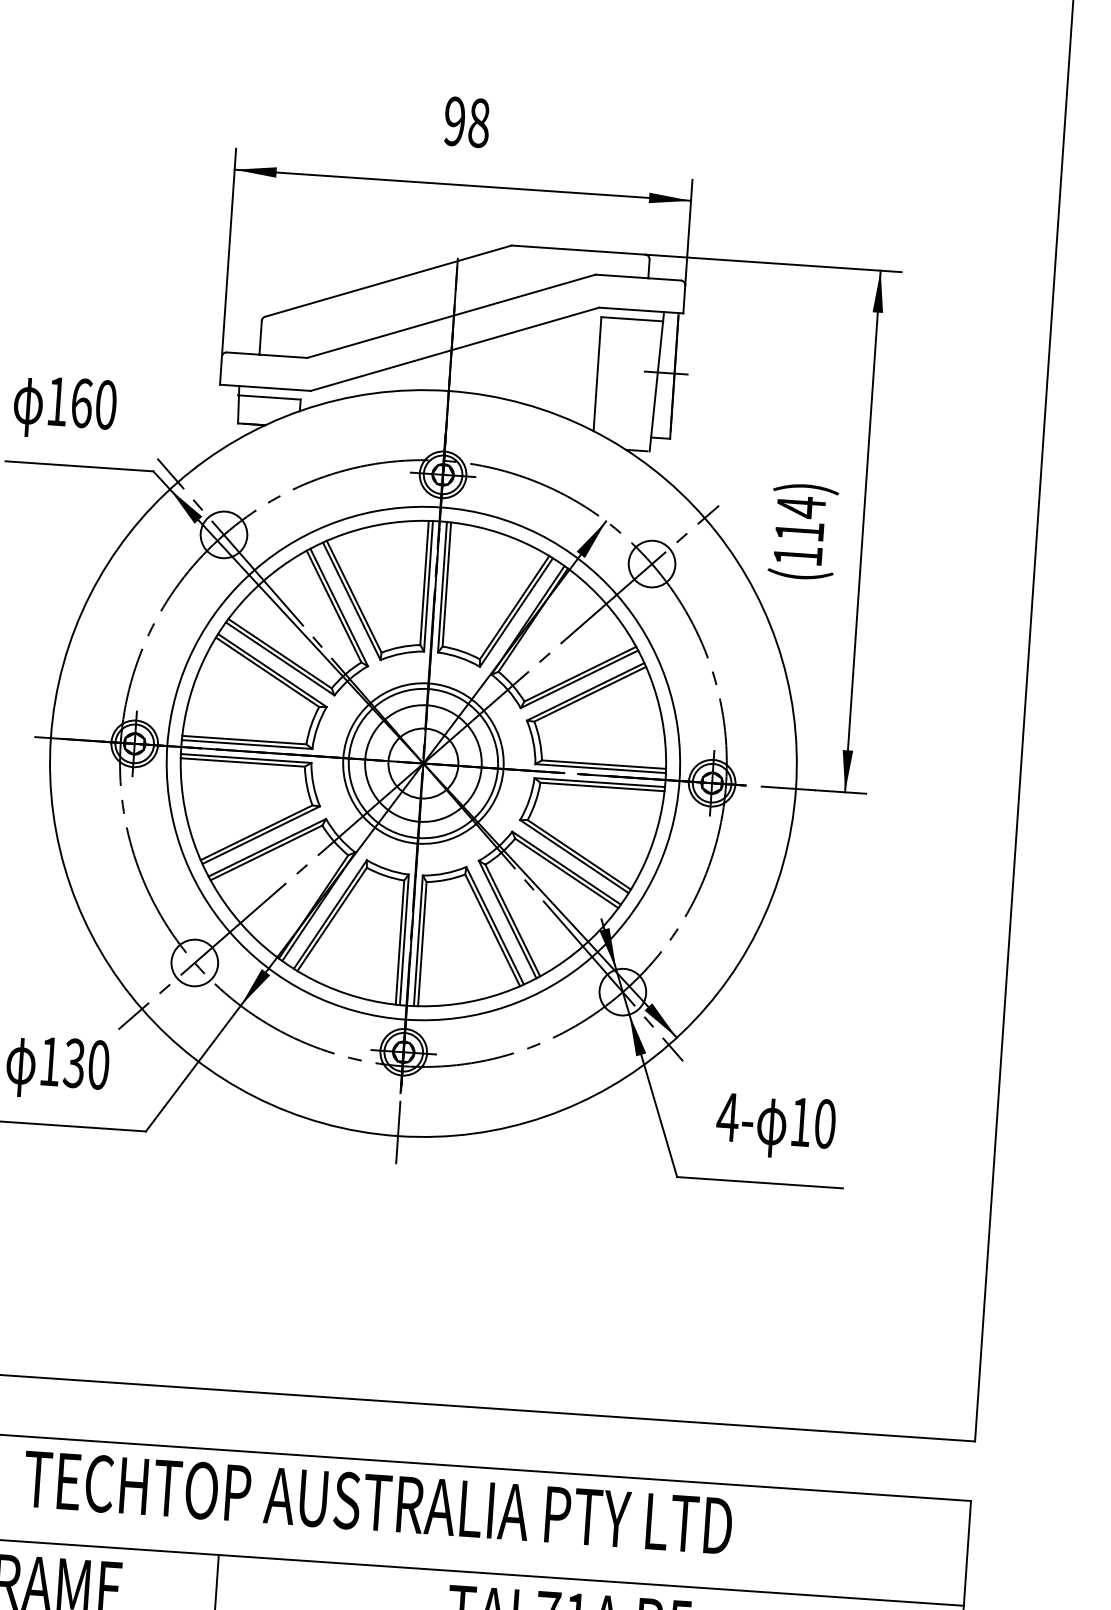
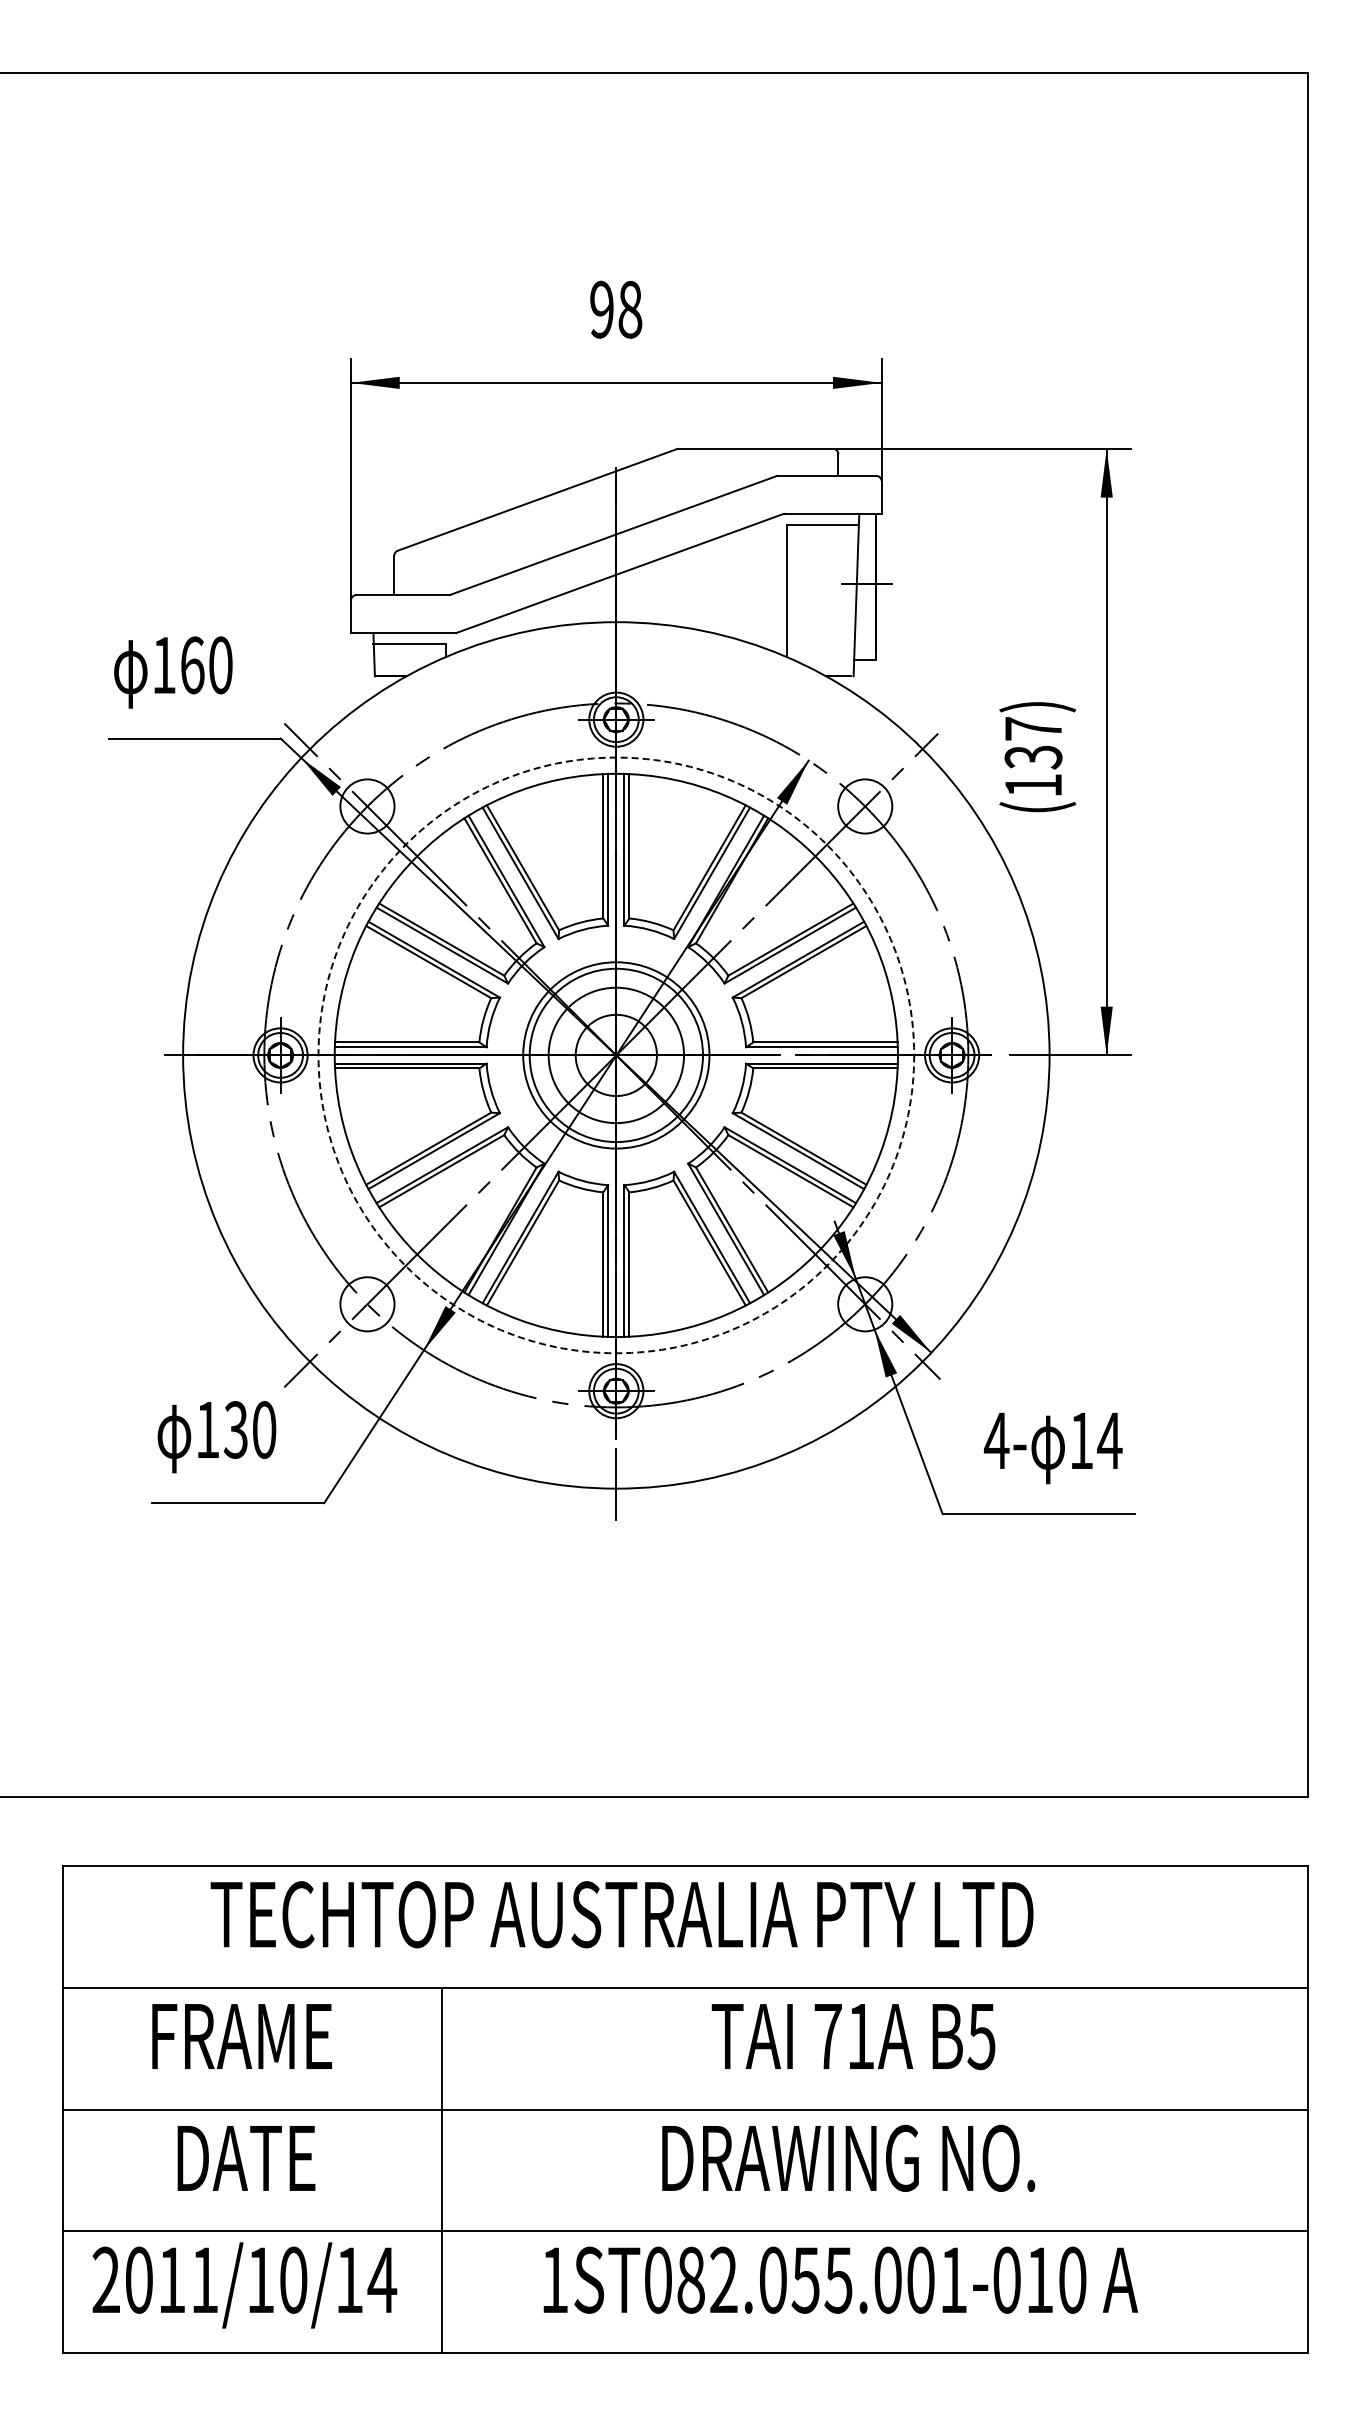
text: (800, 518) -> (1033, 742), (114) -> (137)
circle: (423, 763) -> (616, 1055), solid -> dashed
text: (824, 1123) -> (1109, 1440), 10 -> 14

